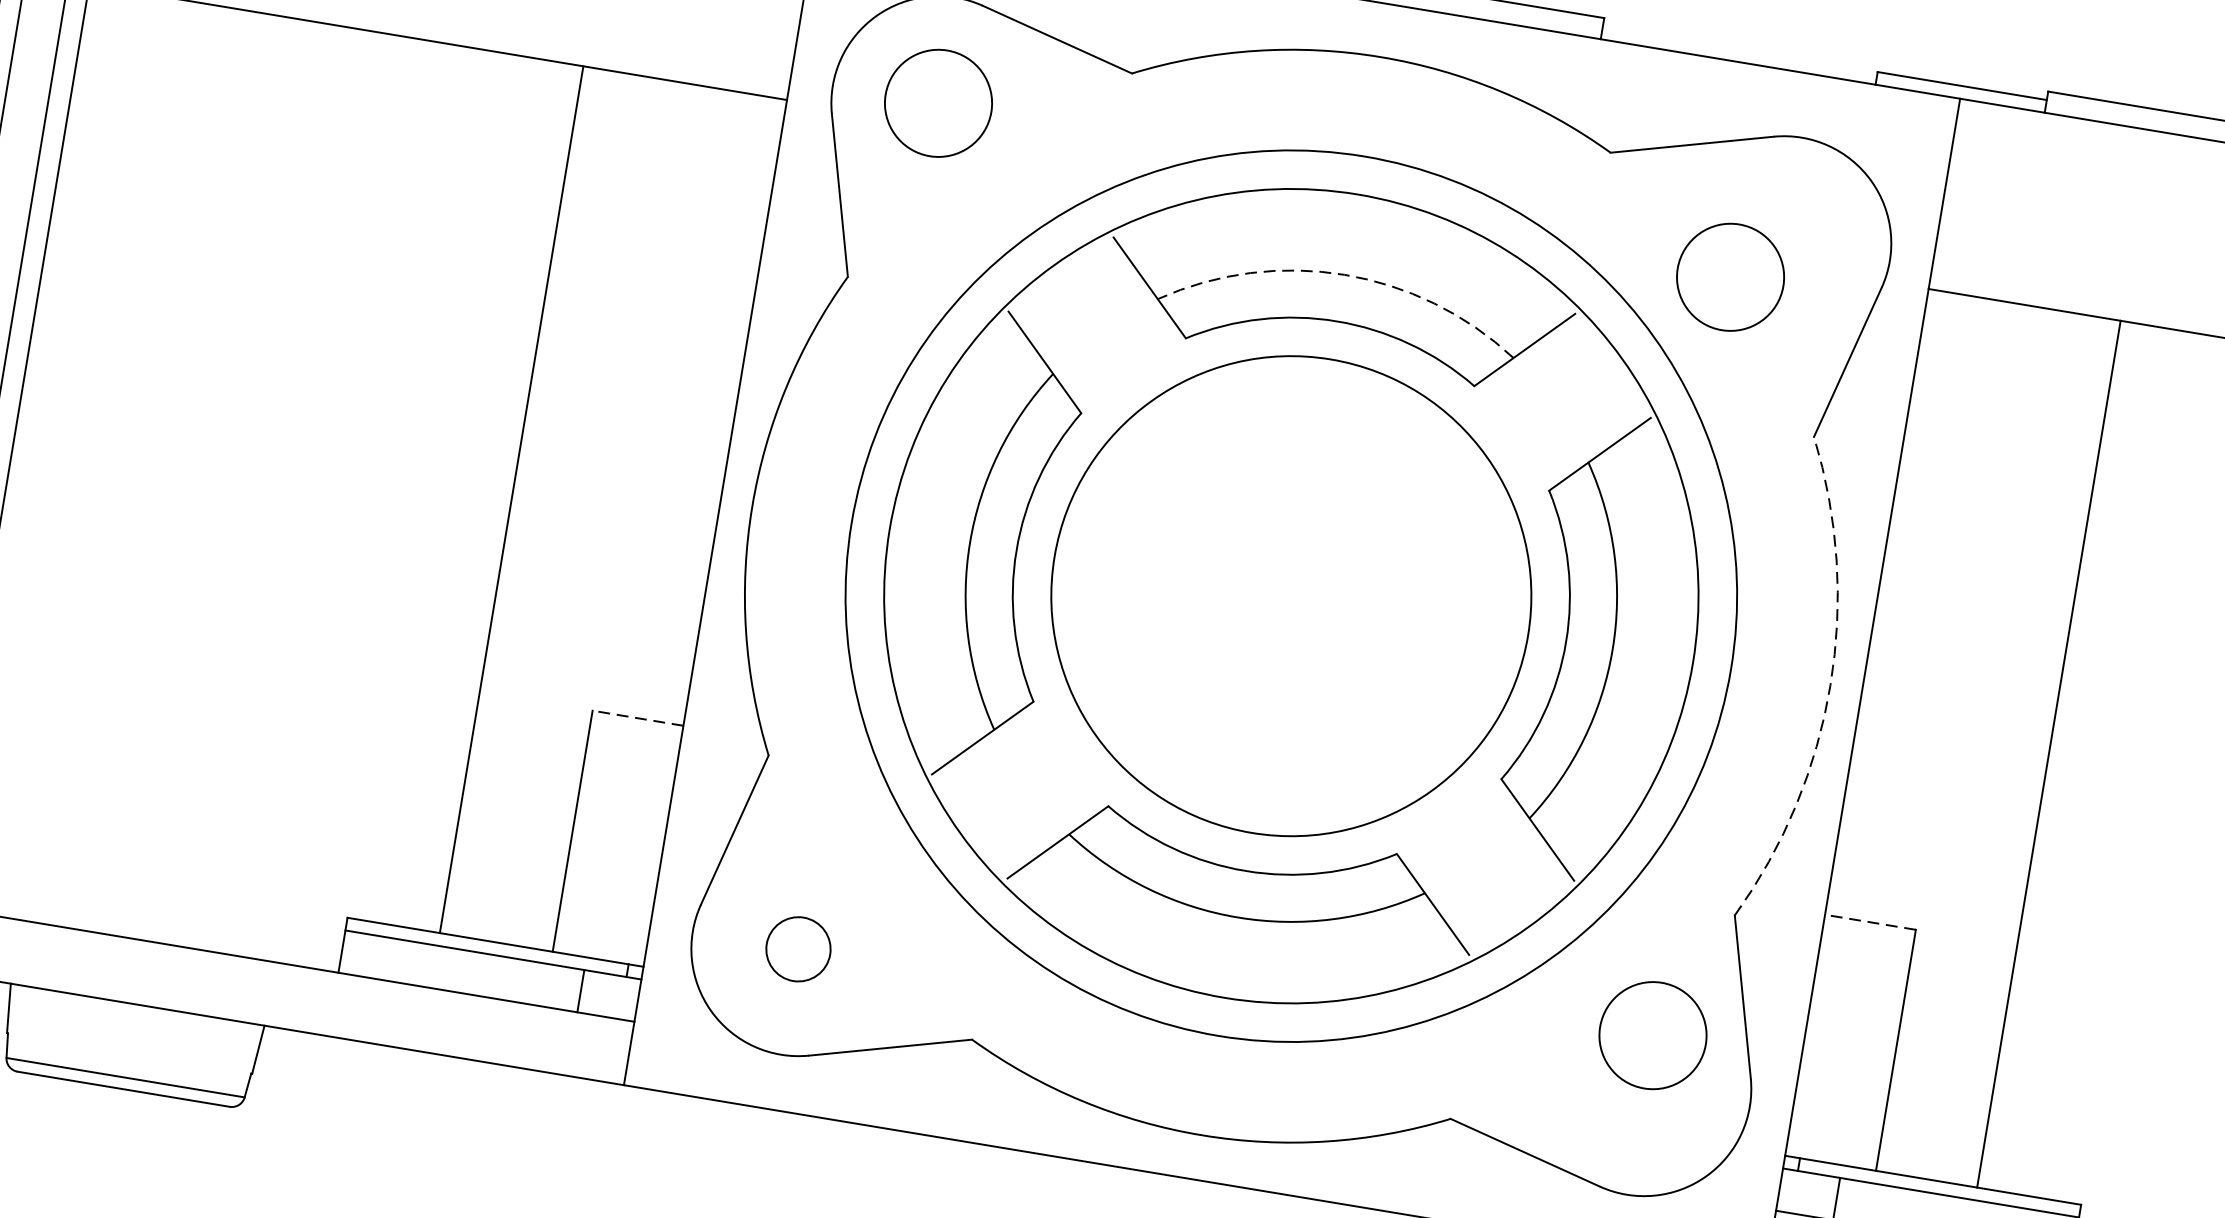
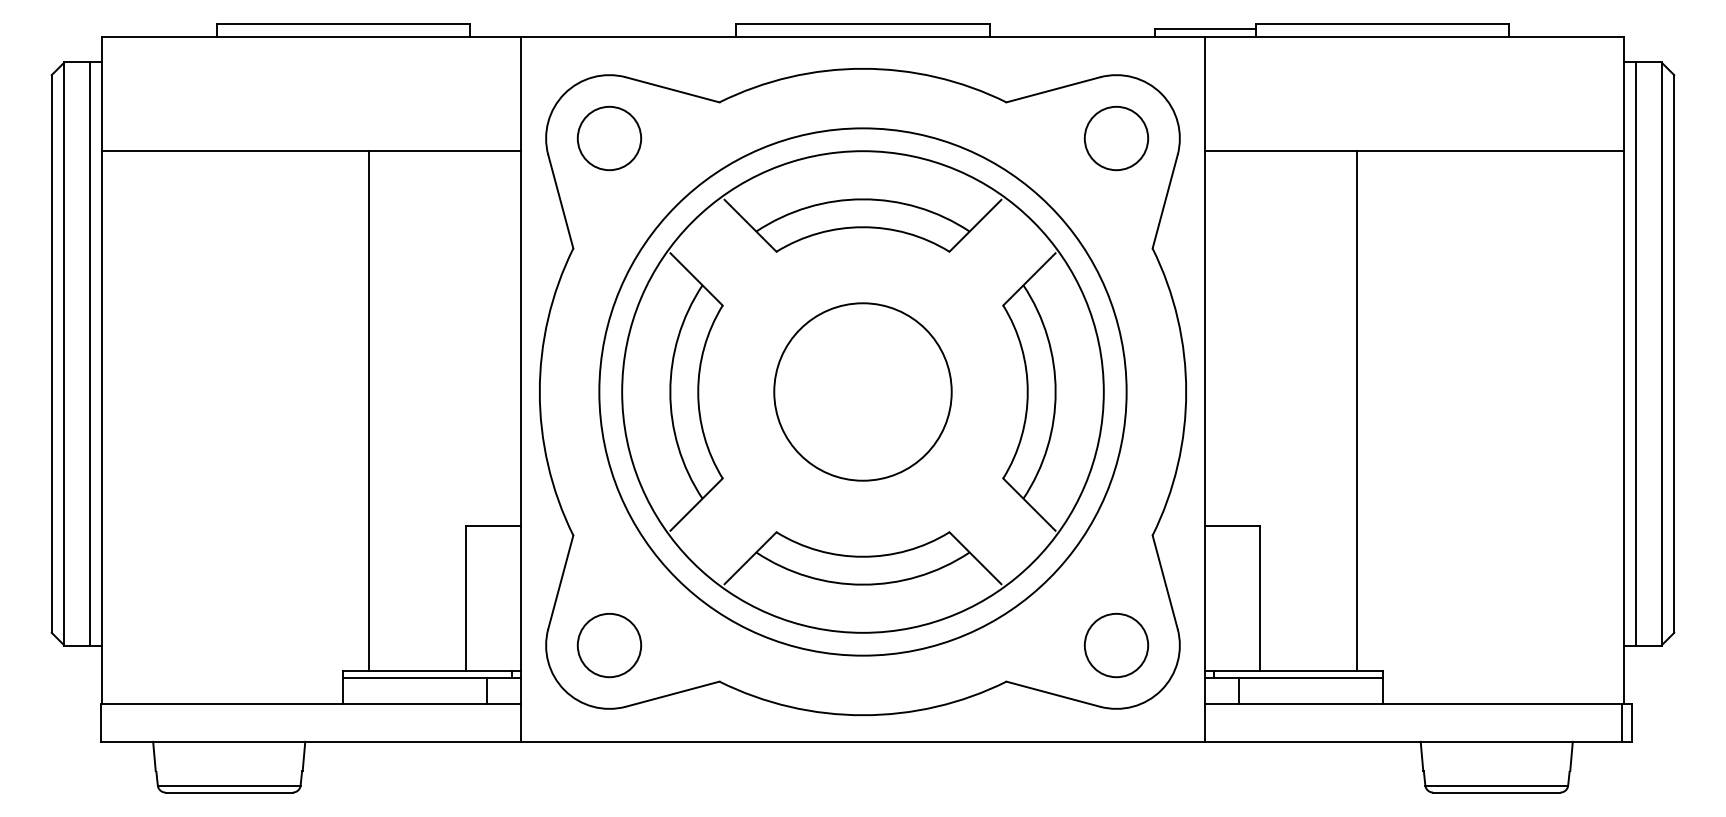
arc: (1343, 274) -> (862, 199), dashed -> solid
circle: (1730, 277) -> (1116, 138), moved
line: (511, 498) -> (368, 410), moved
circle: (1290, 595) -> (862, 391), size x0.62
arc: (1830, 686) -> (1186, 392), dashed -> solid
line: (637, 718) -> (493, 526), dashed -> solid
line: (2049, 753) -> (1357, 410), moved
line: (1868, 922) -> (1231, 526), dashed -> solid
circle: (798, 948) -> (609, 645), size x1.67
circle: (1653, 1035) -> (1116, 645), moved

